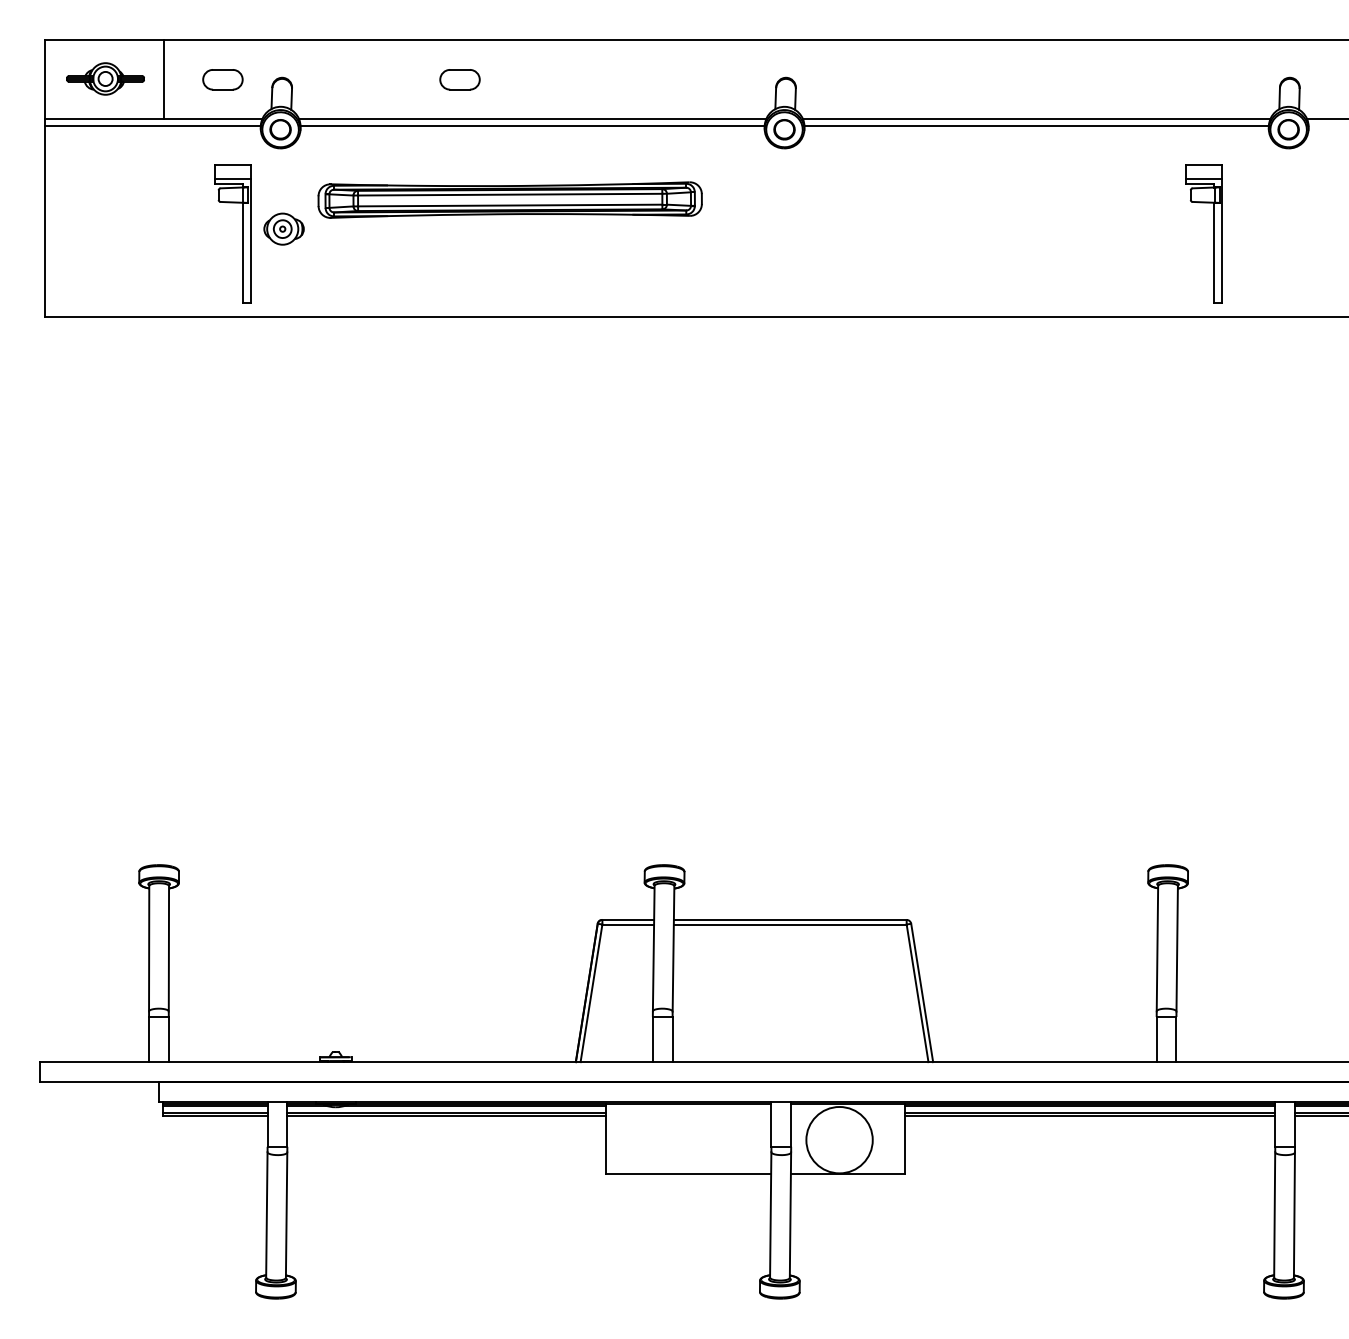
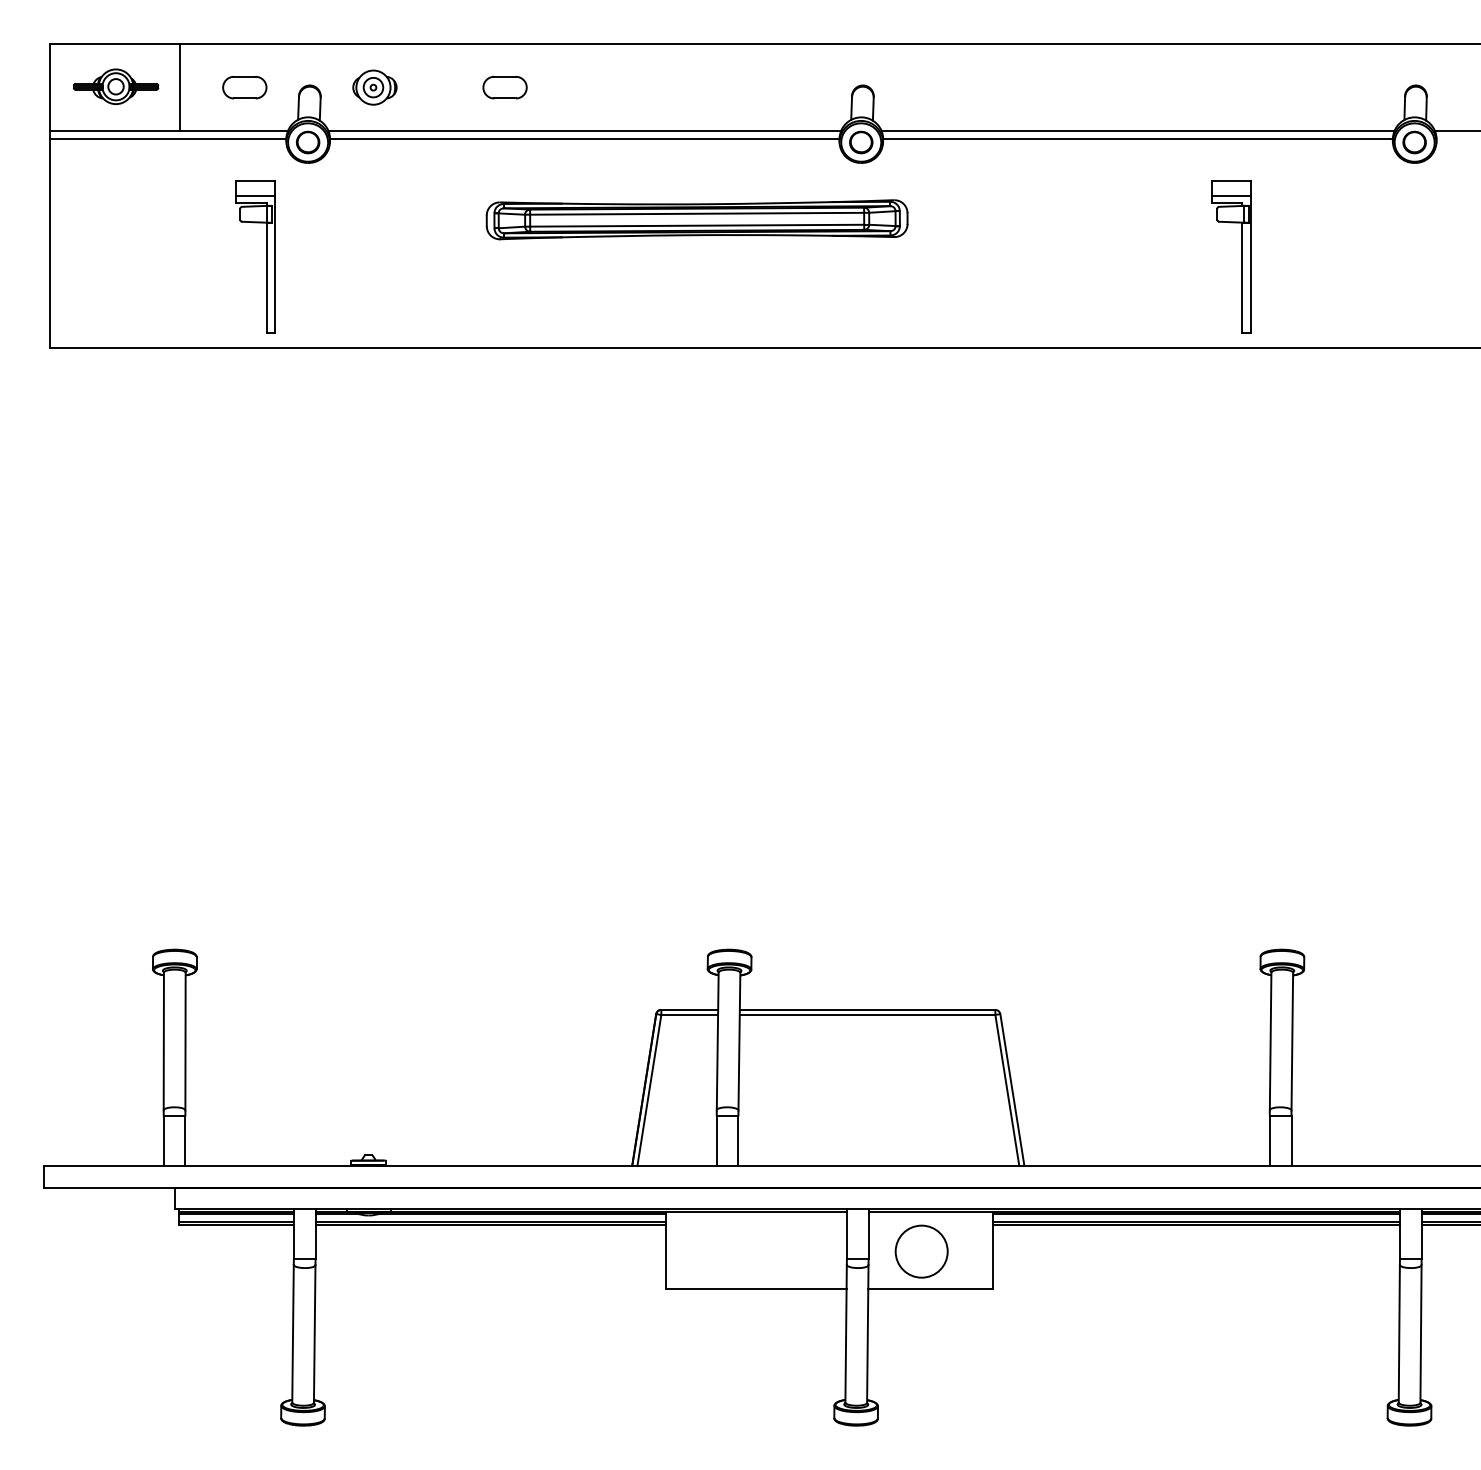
part: (509, 199) -> (696, 219), moved
part: (283, 229) -> (374, 87), moved
part: (1212, 233) -> (1241, 256), moved
circle: (839, 1140) -> (921, 1251), size x0.71

